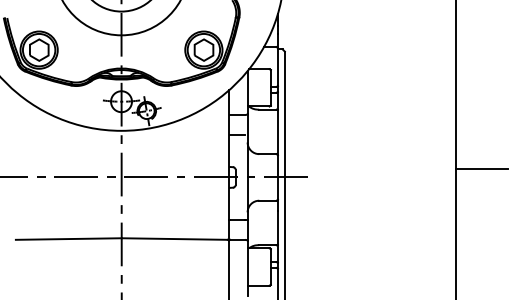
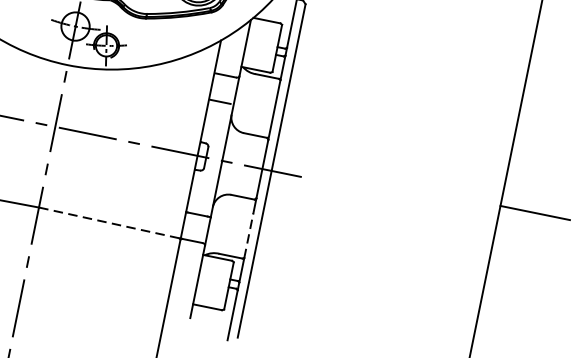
line: (277, 227) -> (248, 235), solid -> dashed
line: (174, 239) -> (108, 223), solid -> dashed

